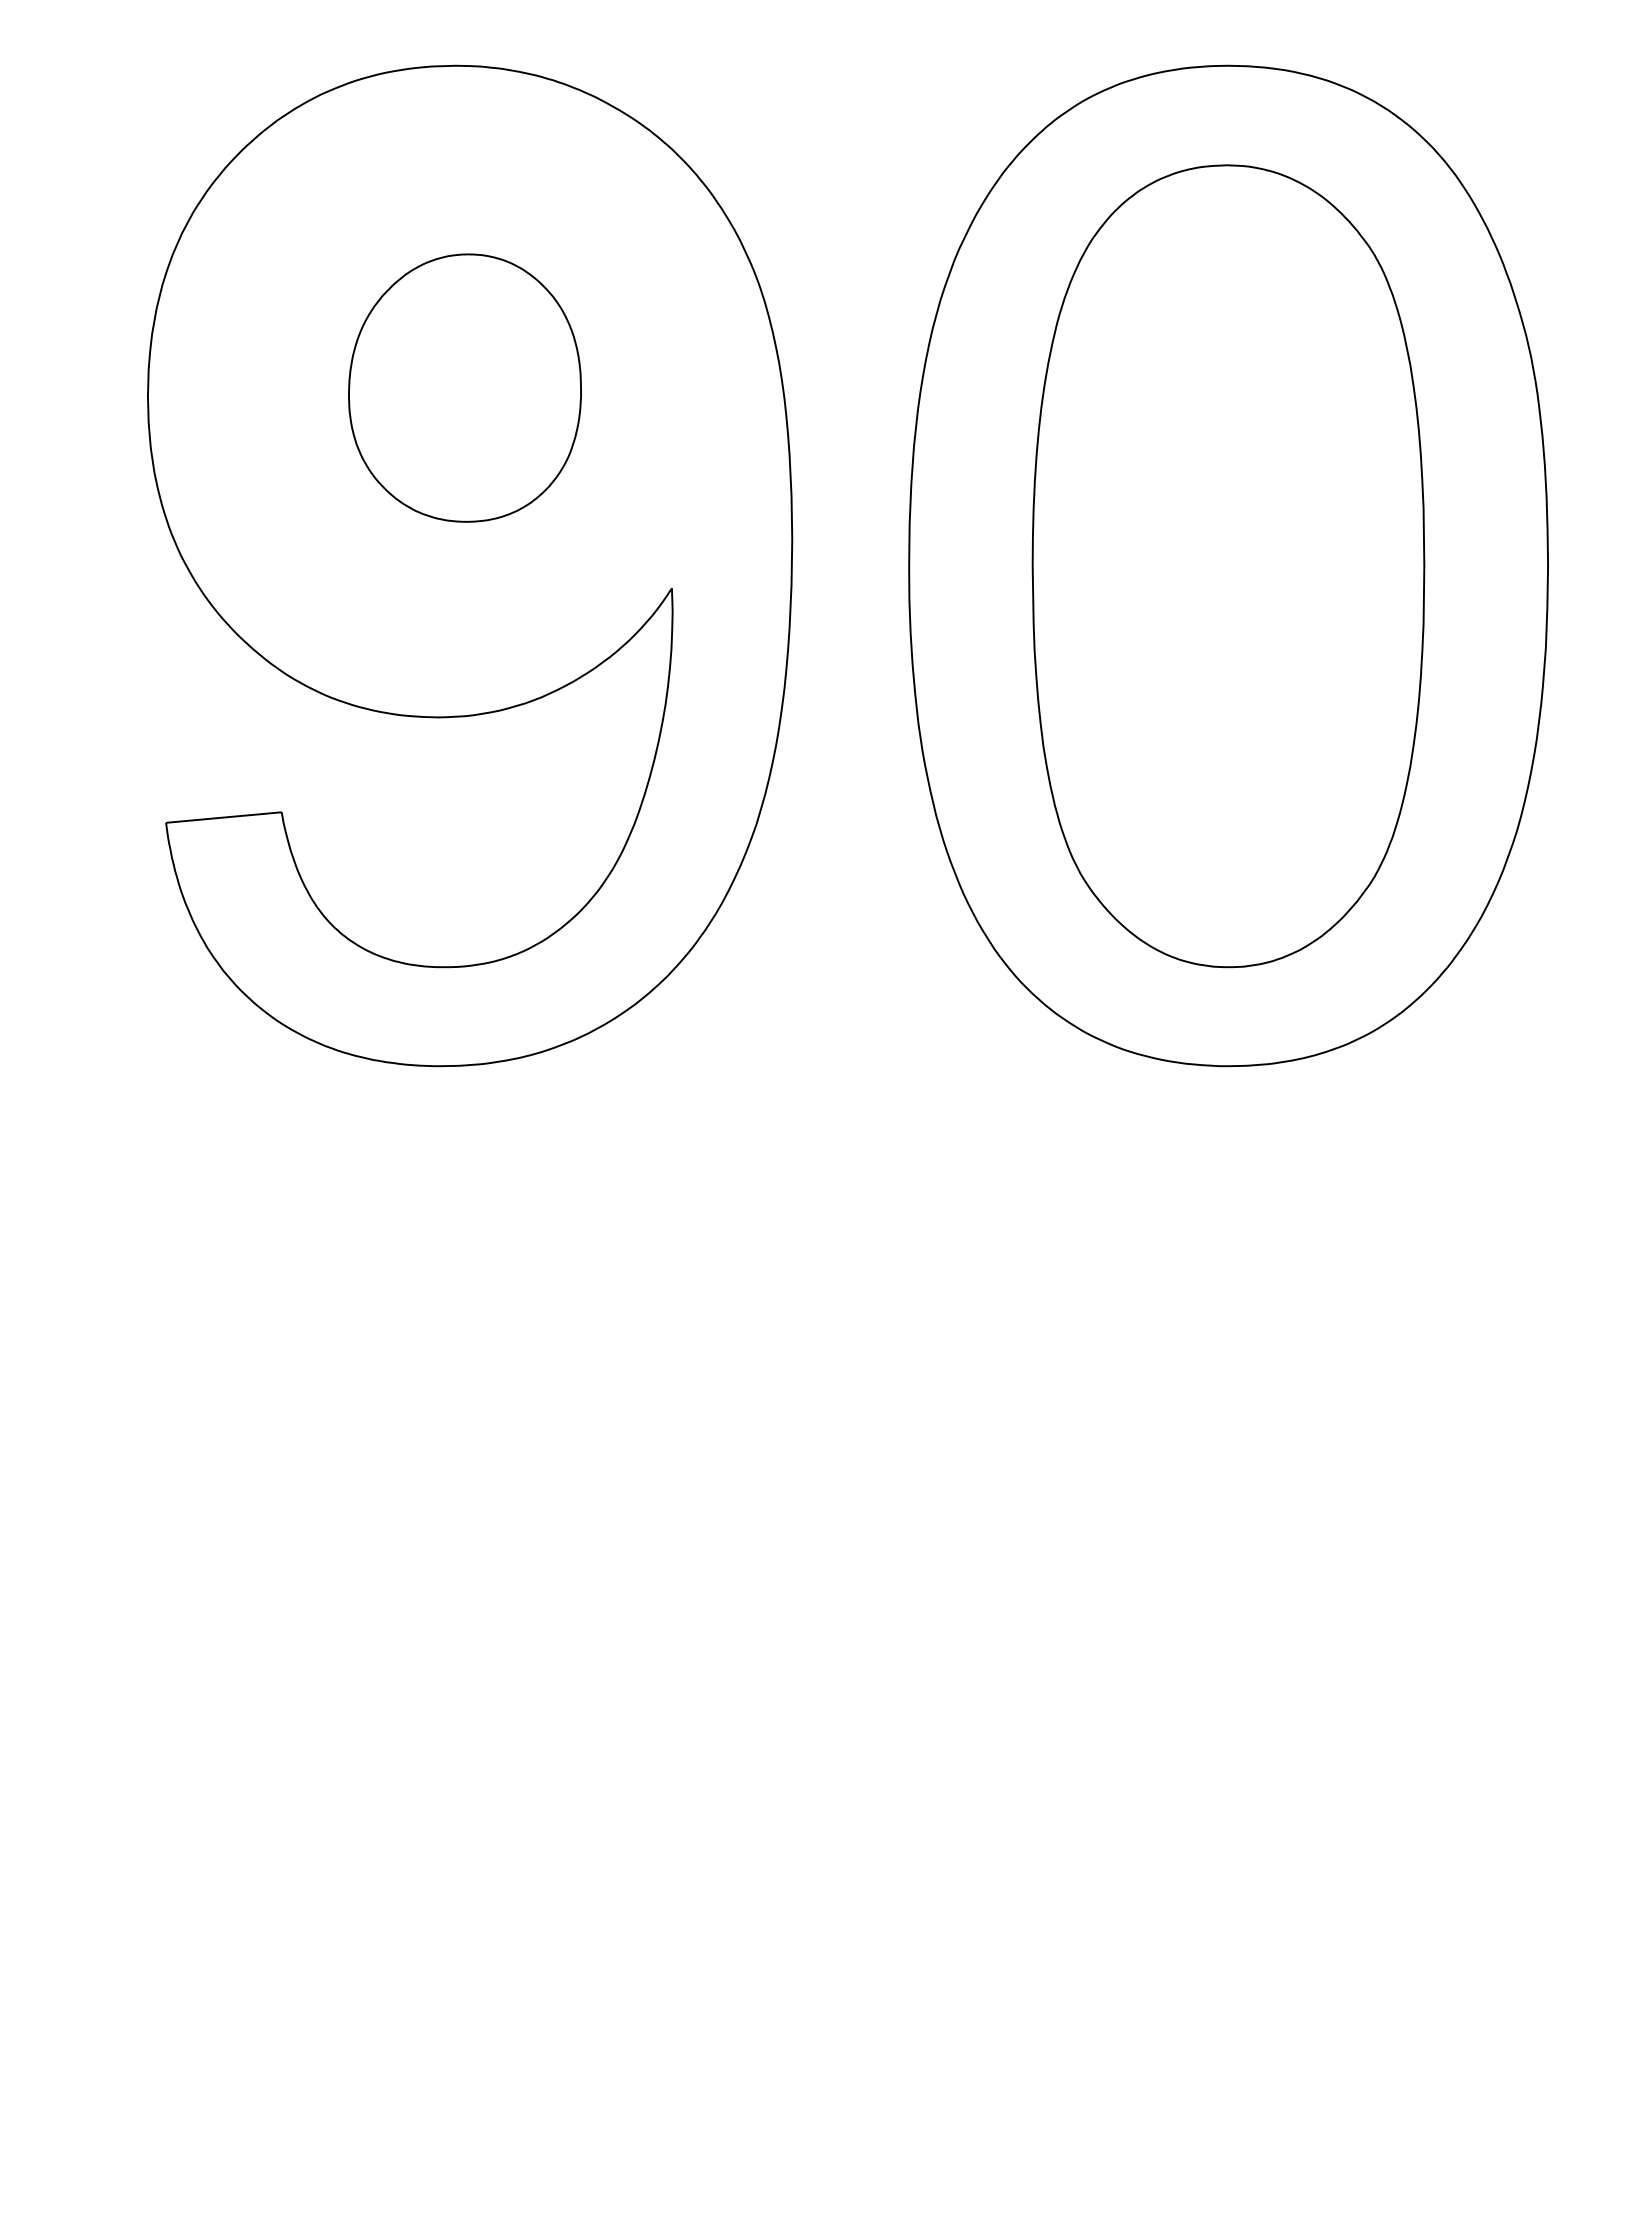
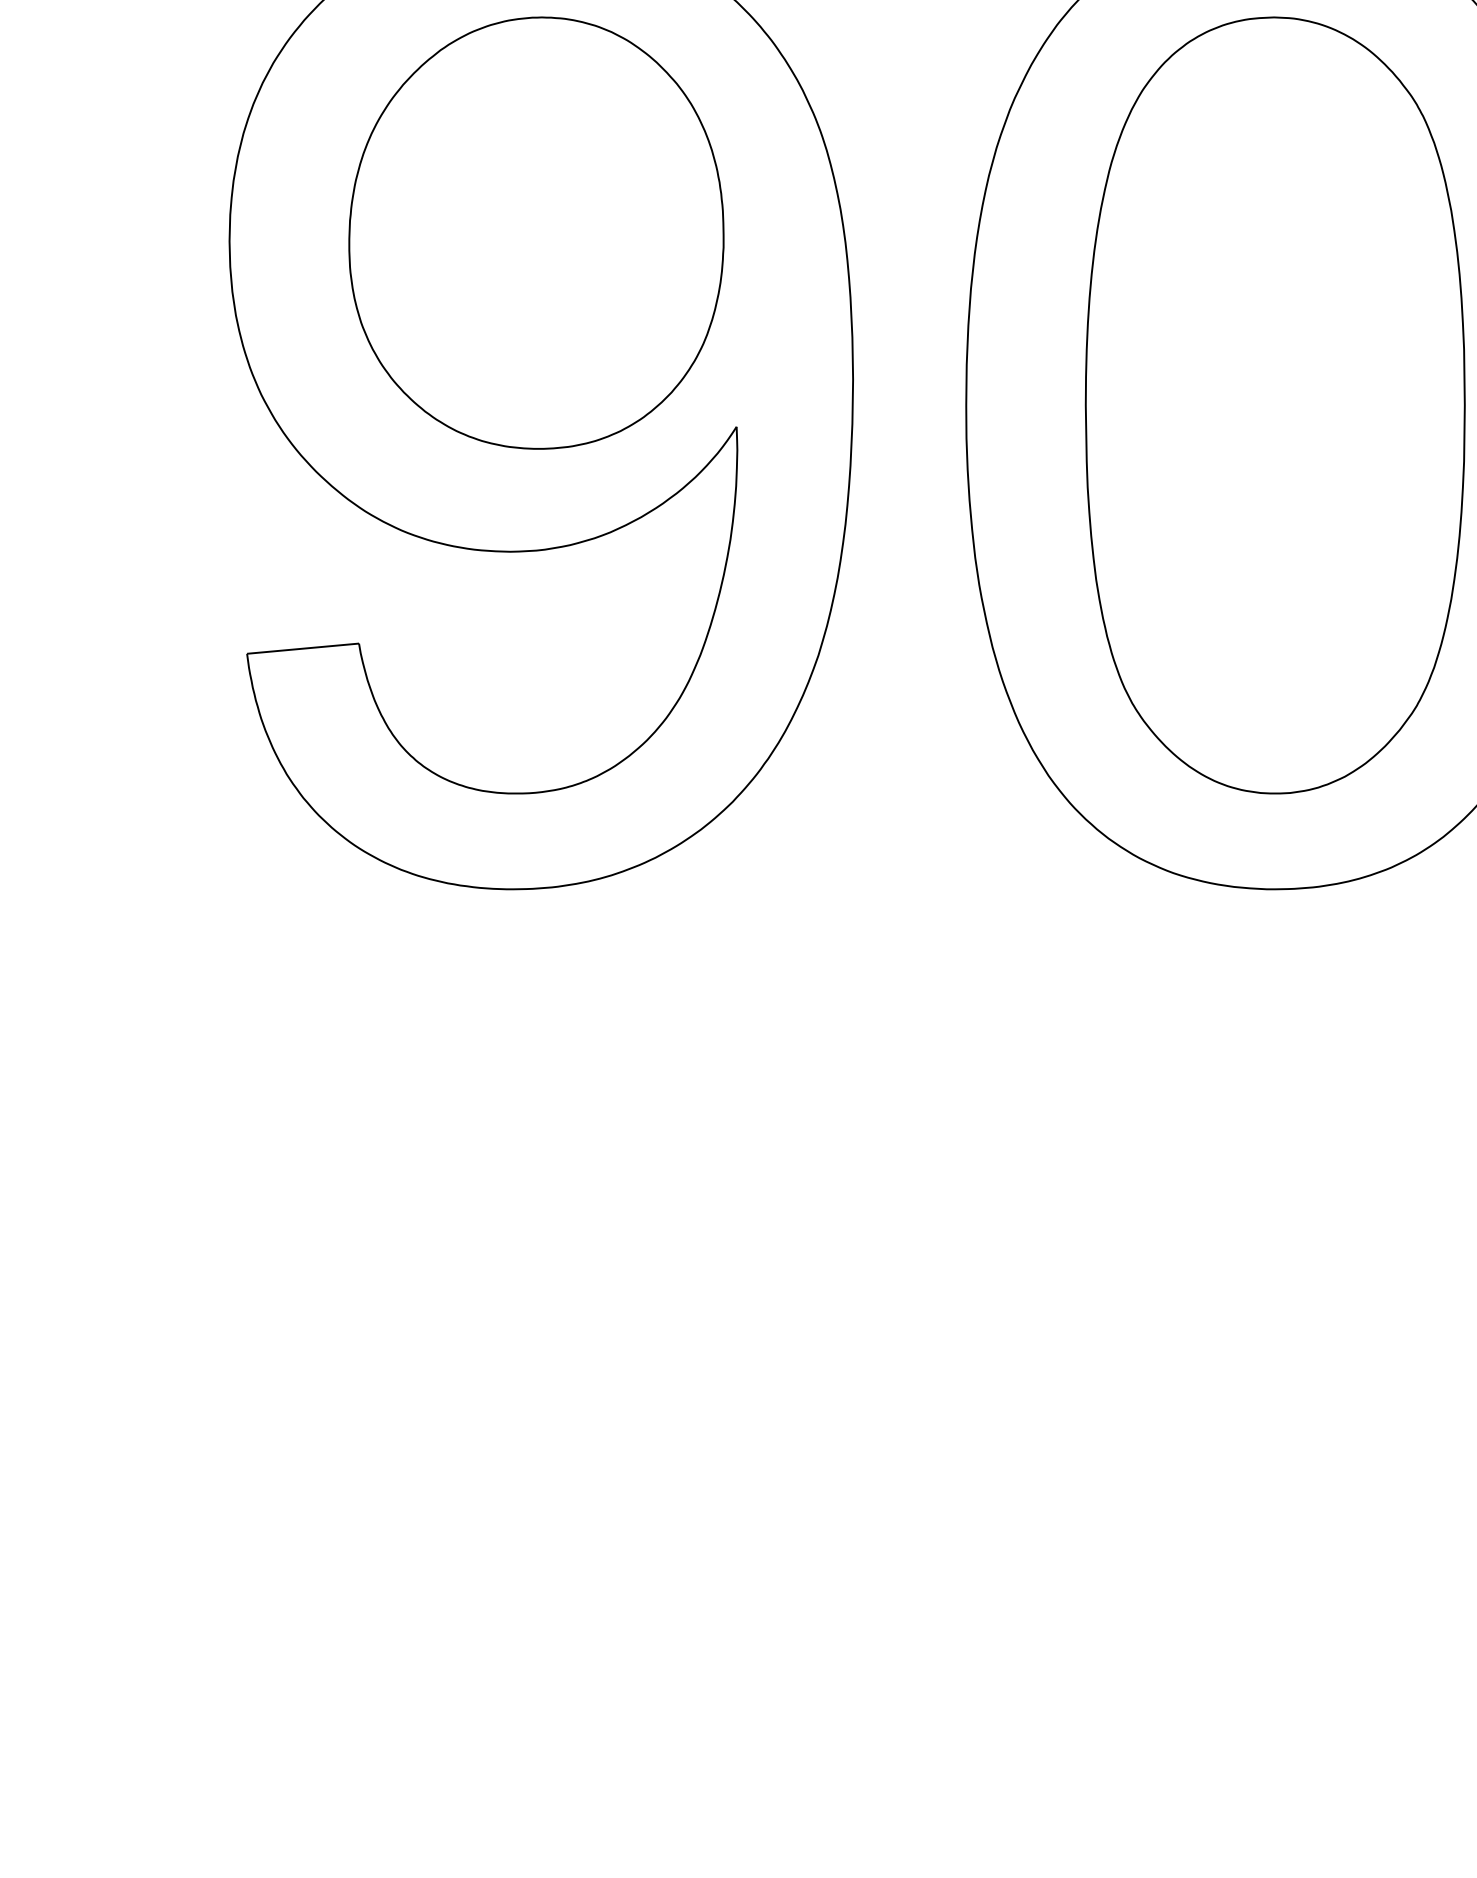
part: (464, 387) -> (535, 232), size x1.67

